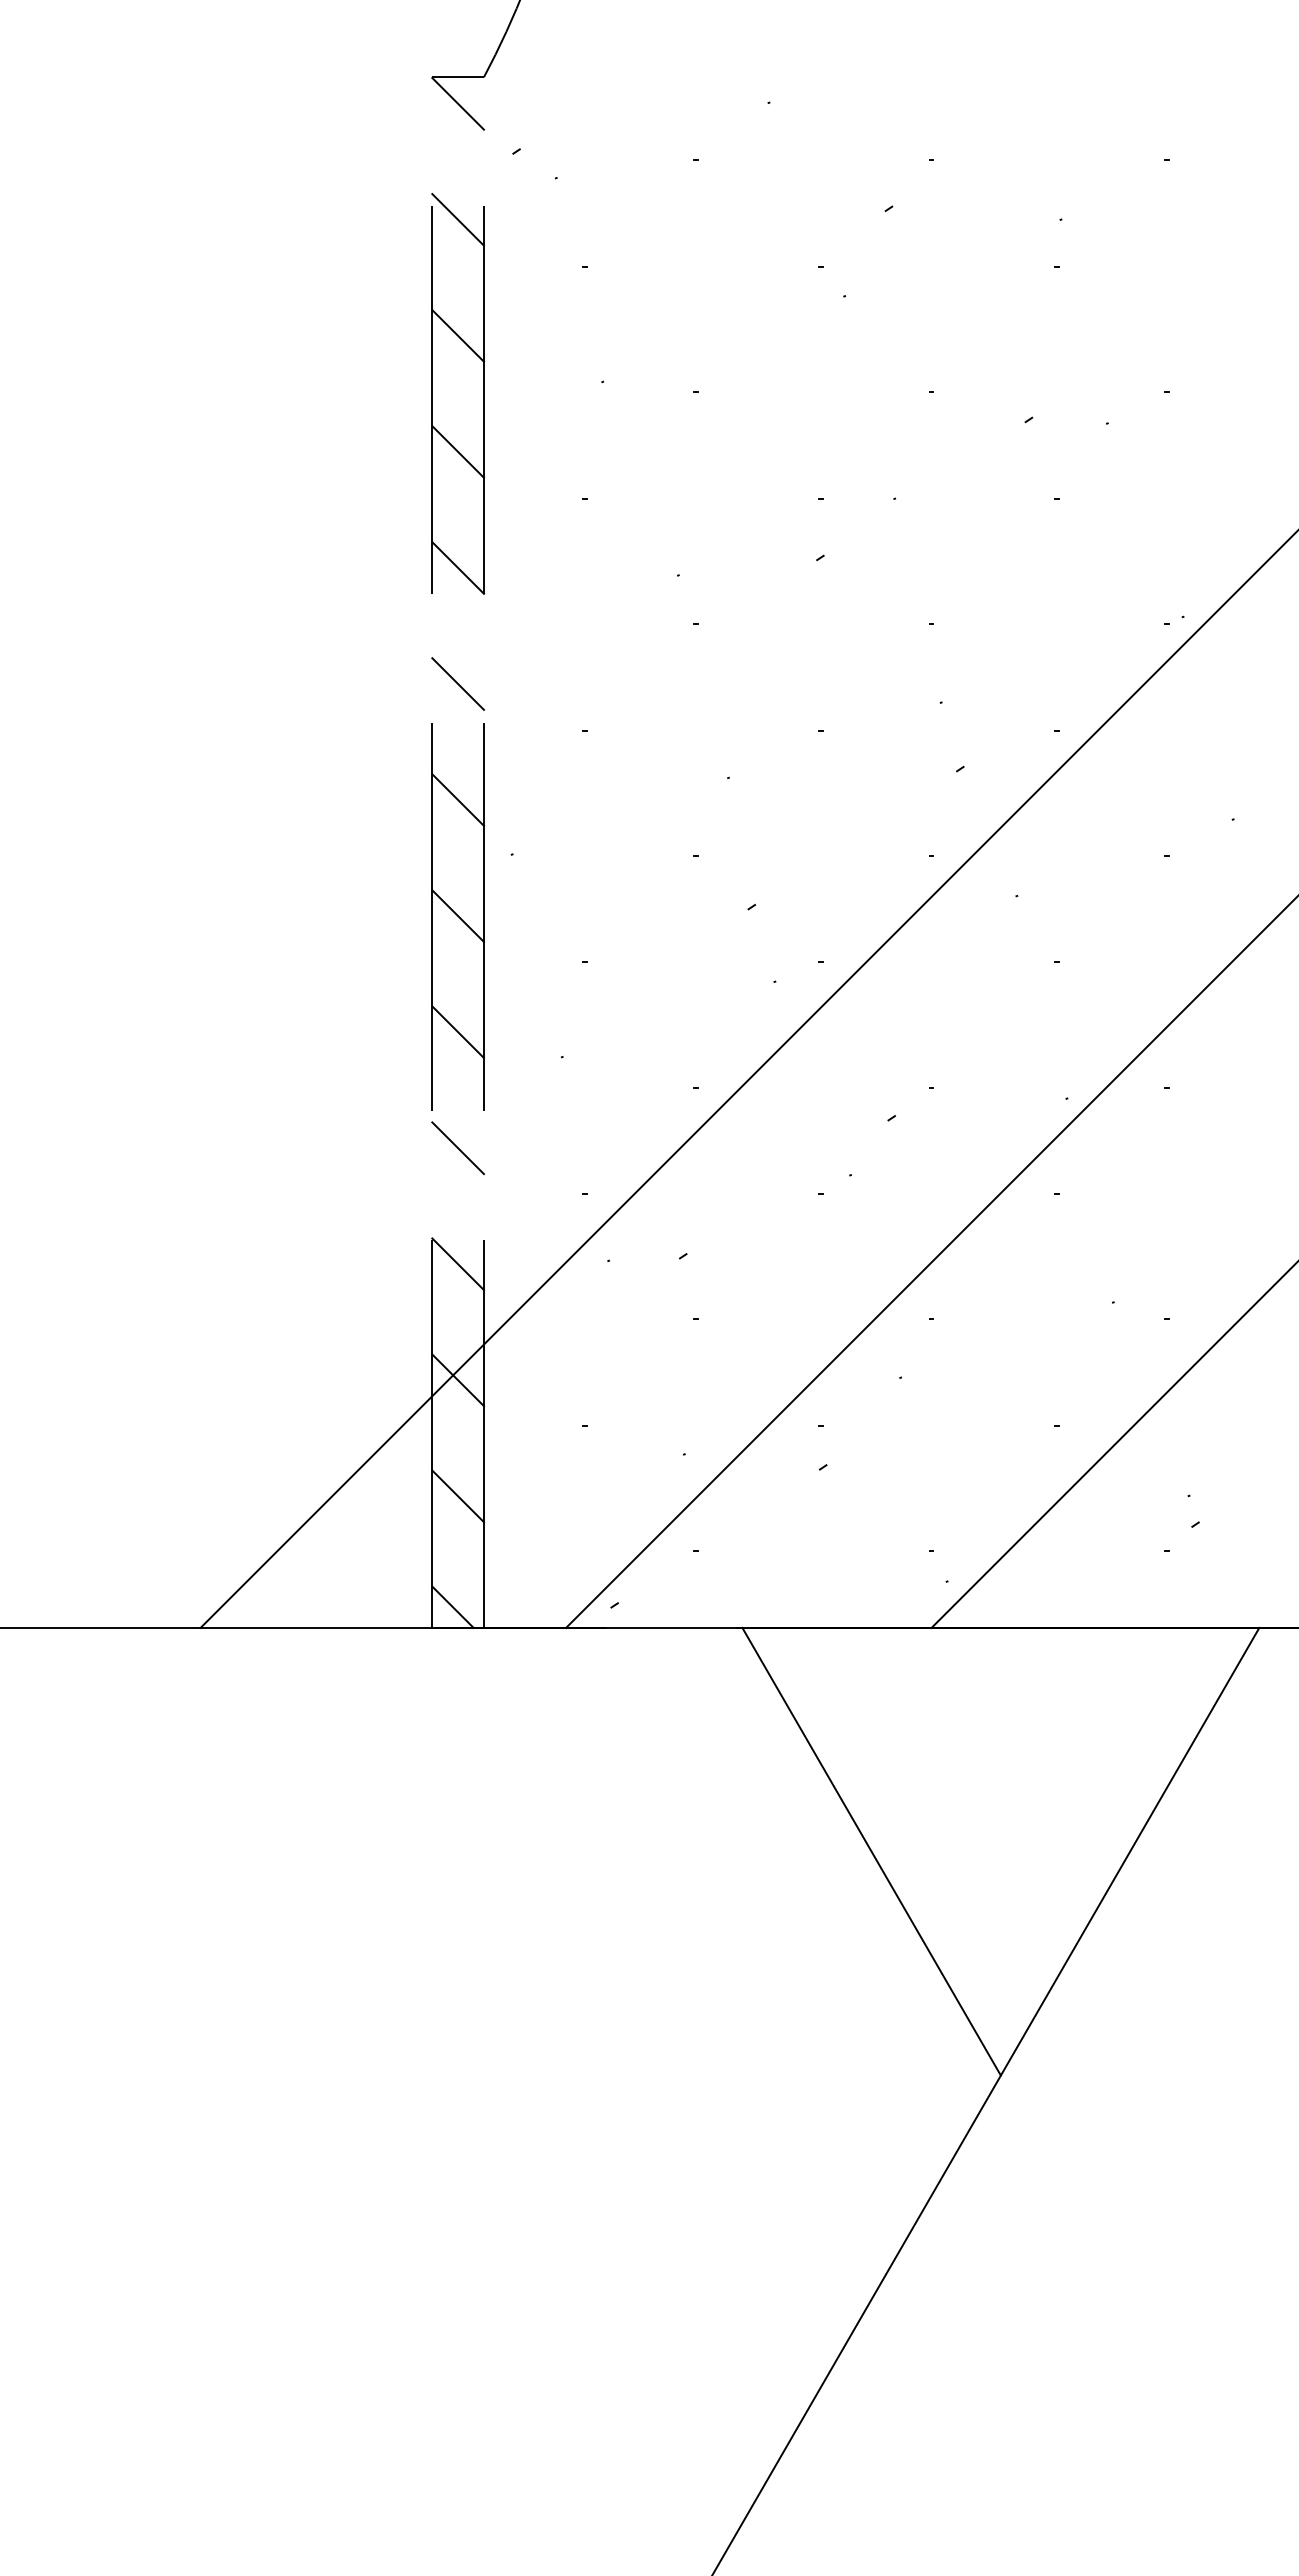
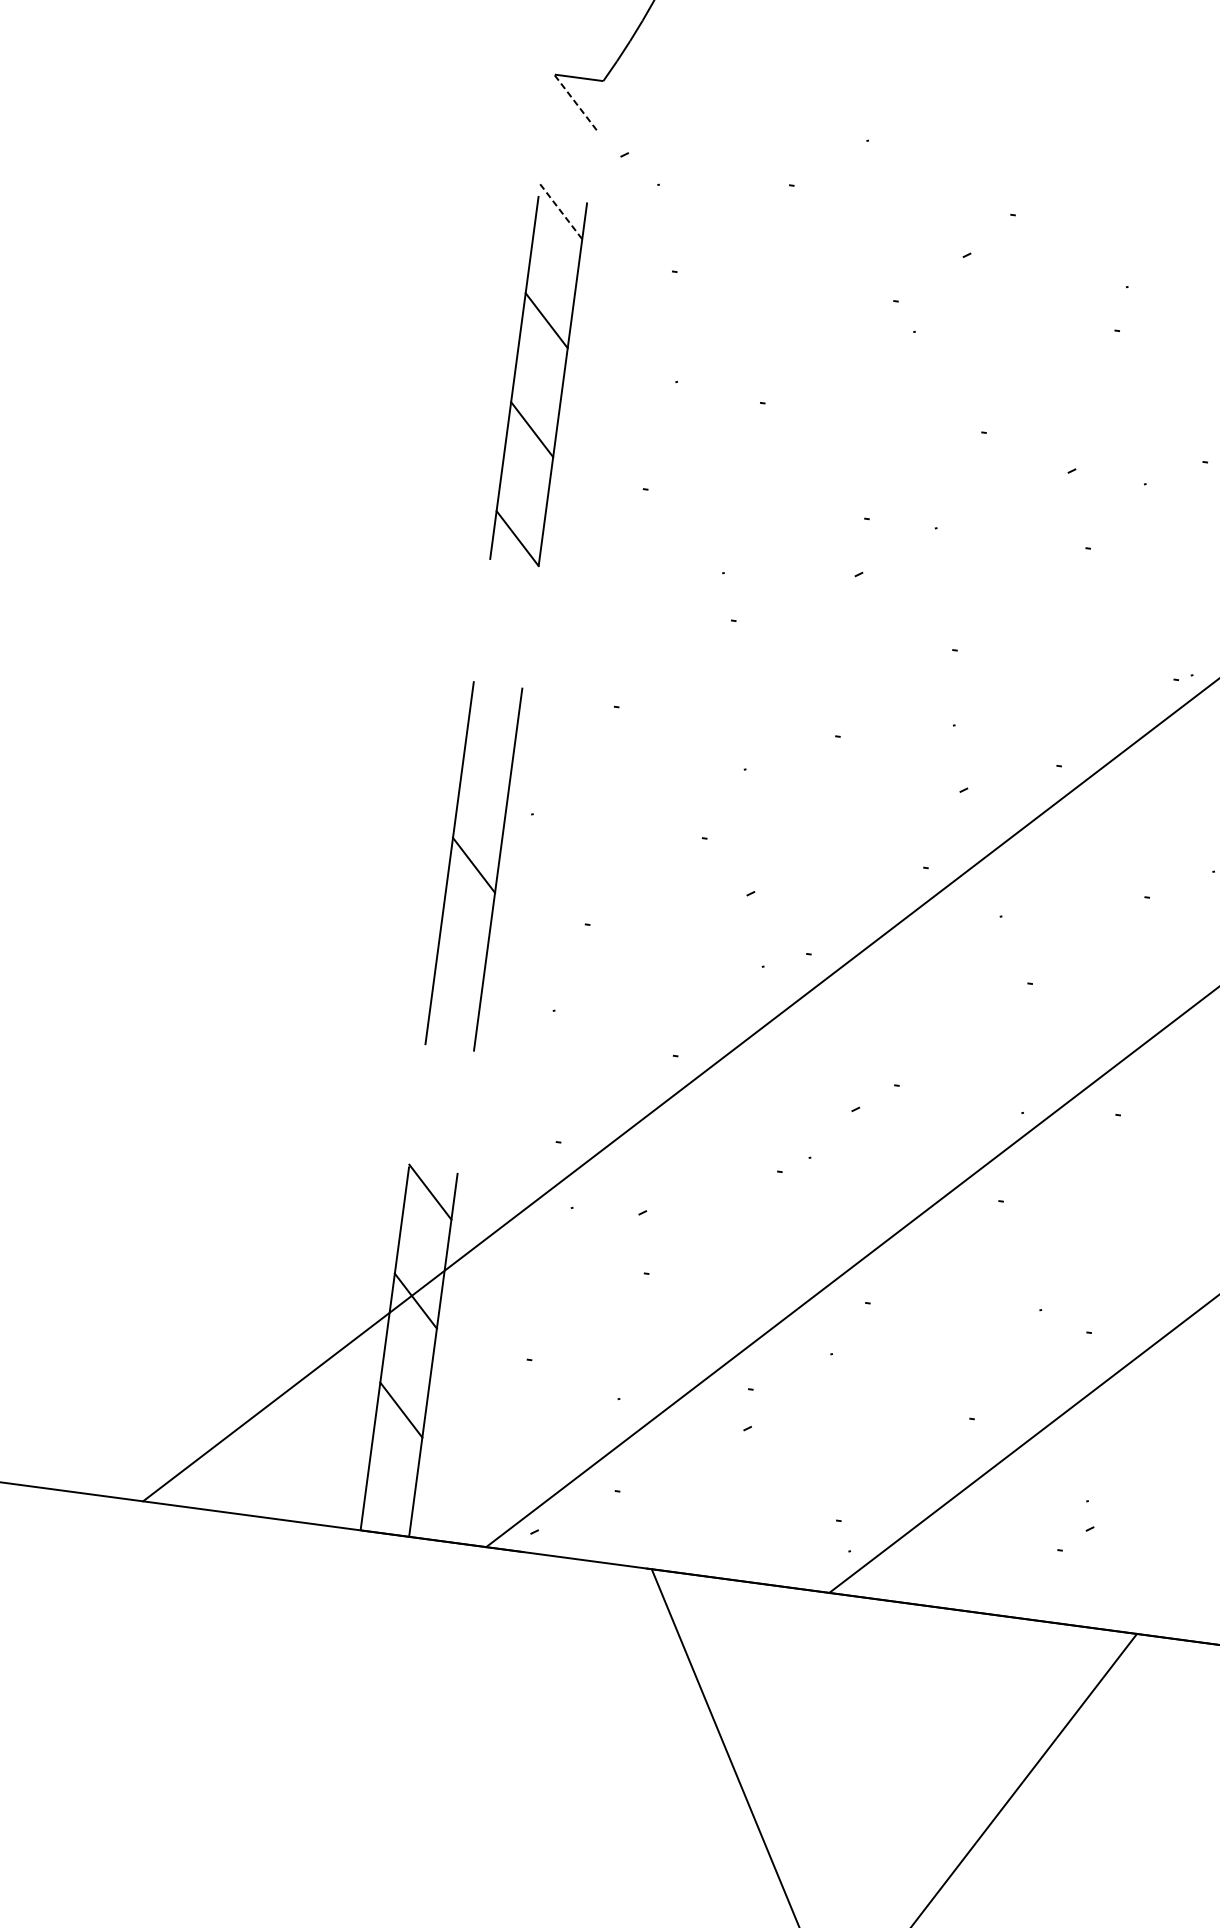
line: (458, 103) -> (576, 102), solid -> dashed
line: (458, 219) -> (561, 211), solid -> dashed
line: (457, 683) -> (502, 646), removed
line: (457, 799) -> (488, 755), removed
line: (457, 1032) -> (458, 974), removed
line: (457, 1147) -> (444, 1082), removed
line: (452, 1606) -> (382, 1512), removed

